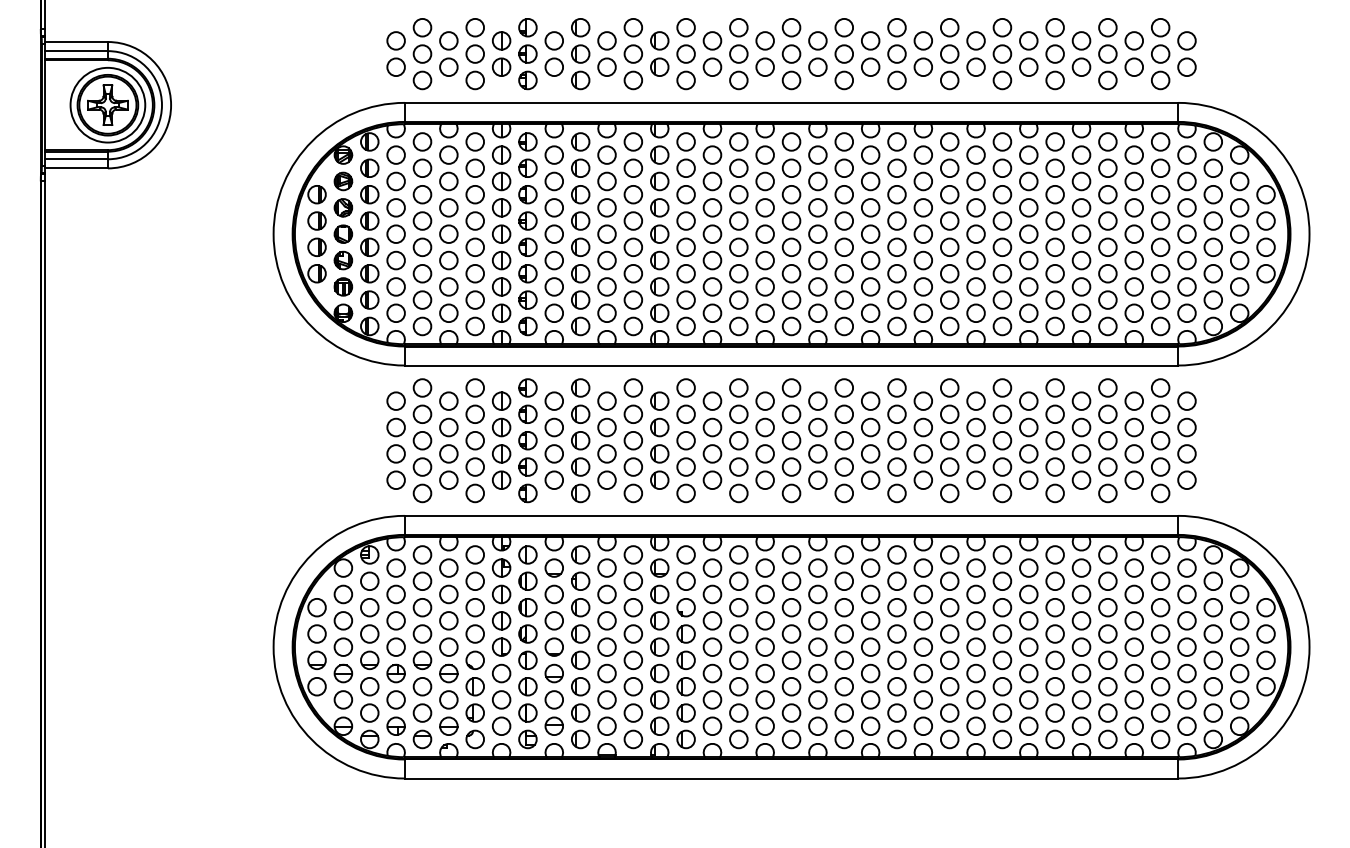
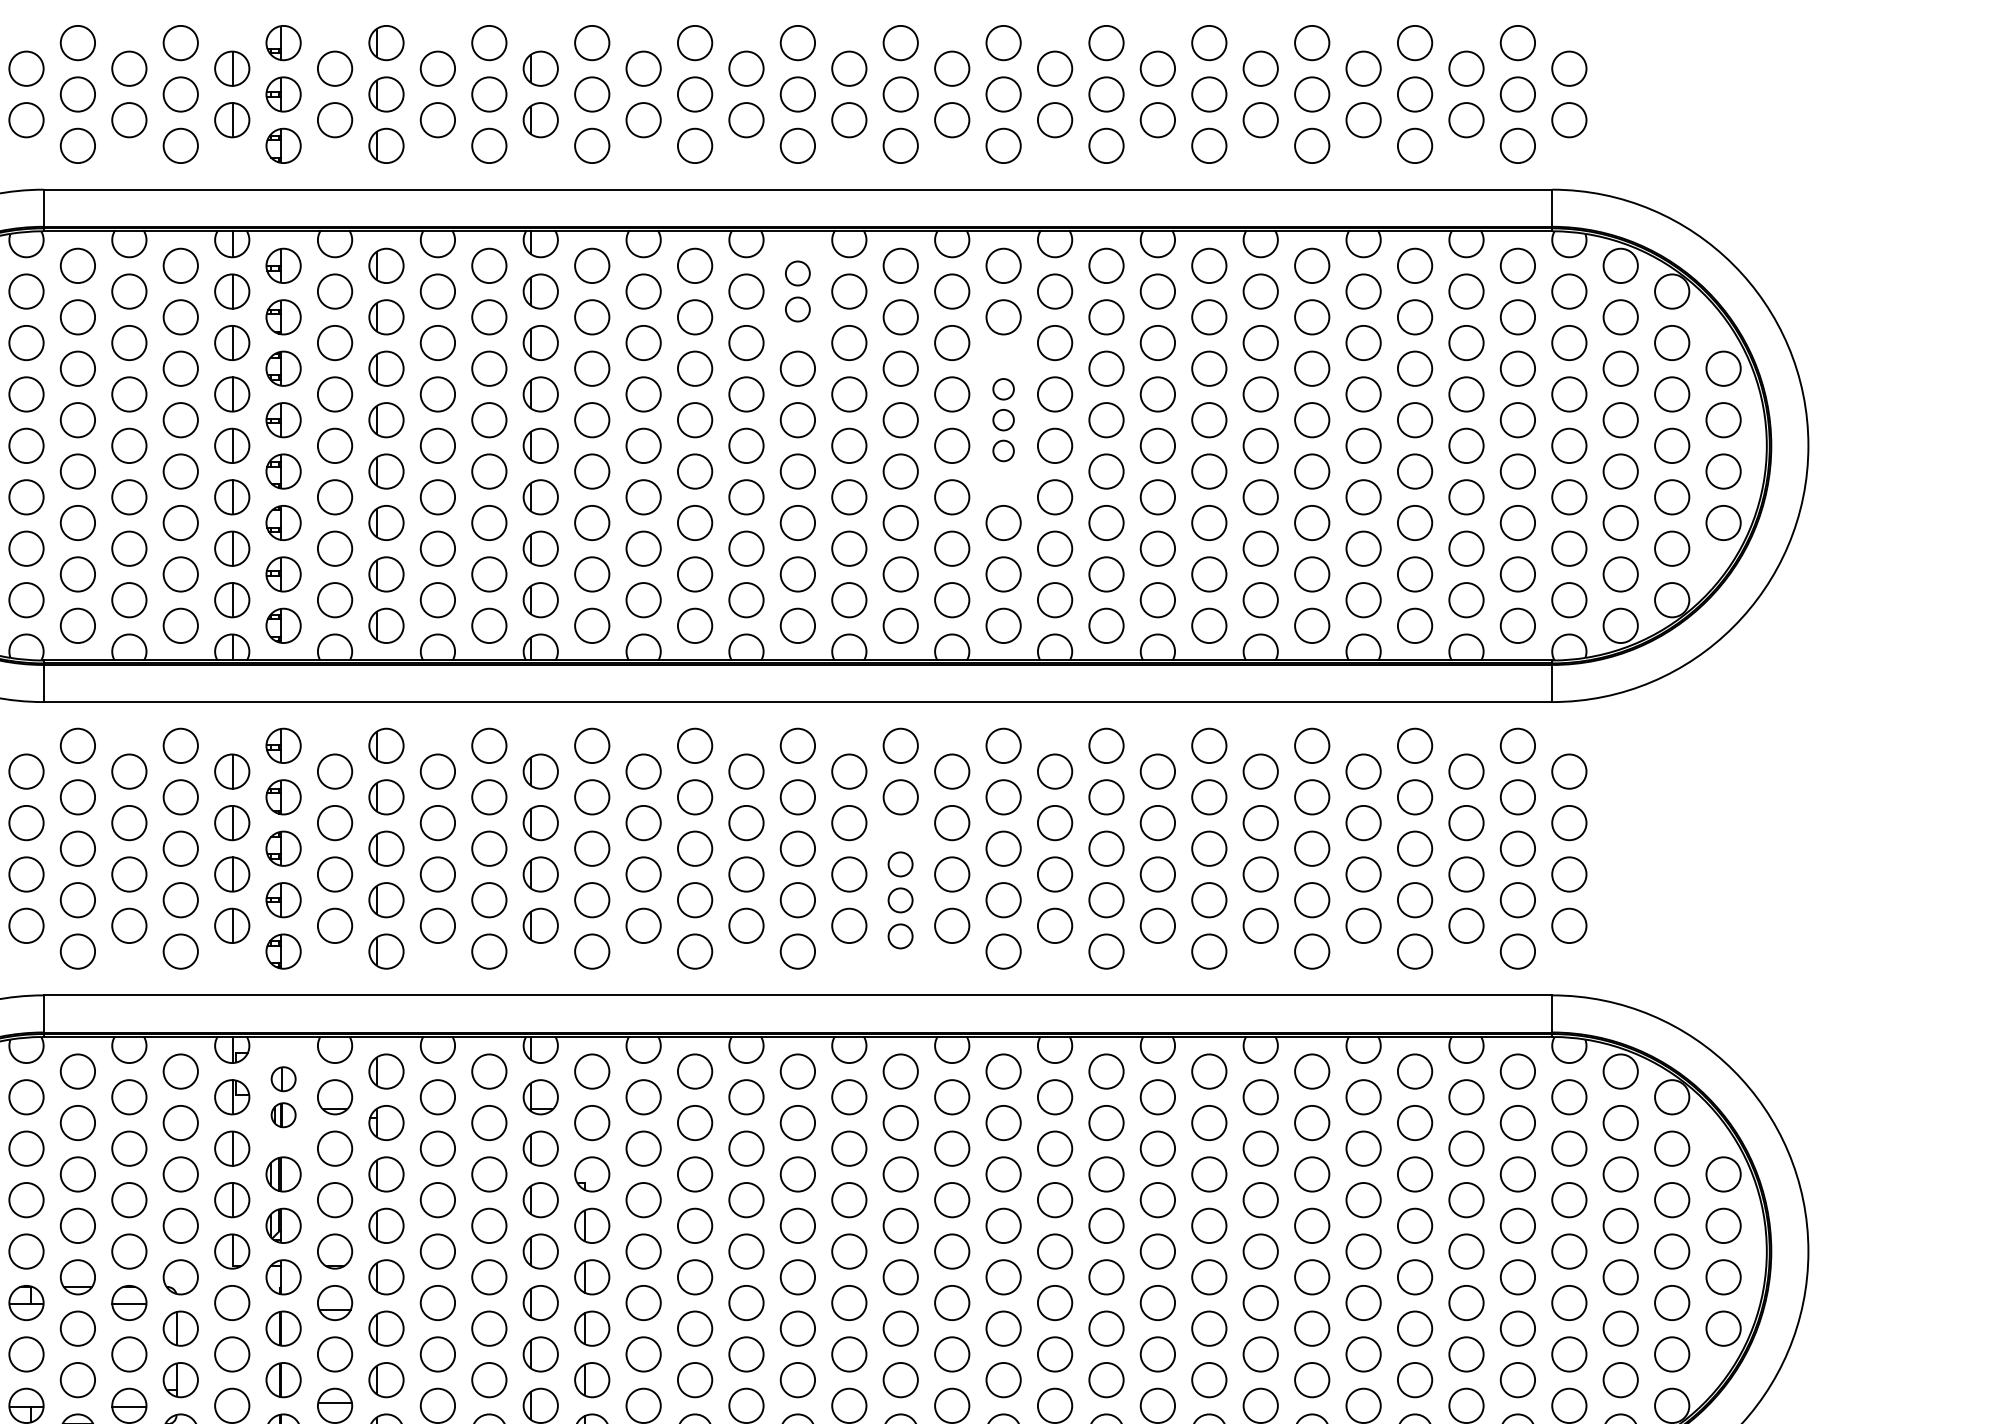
part: (791, 154) -> (797, 290), size x0.7
part: (896, 220) -> (1002, 419), size x0.6
part: (843, 467) -> (899, 901), size x0.7
part: (527, 567) -> (282, 1096), size x0.7

